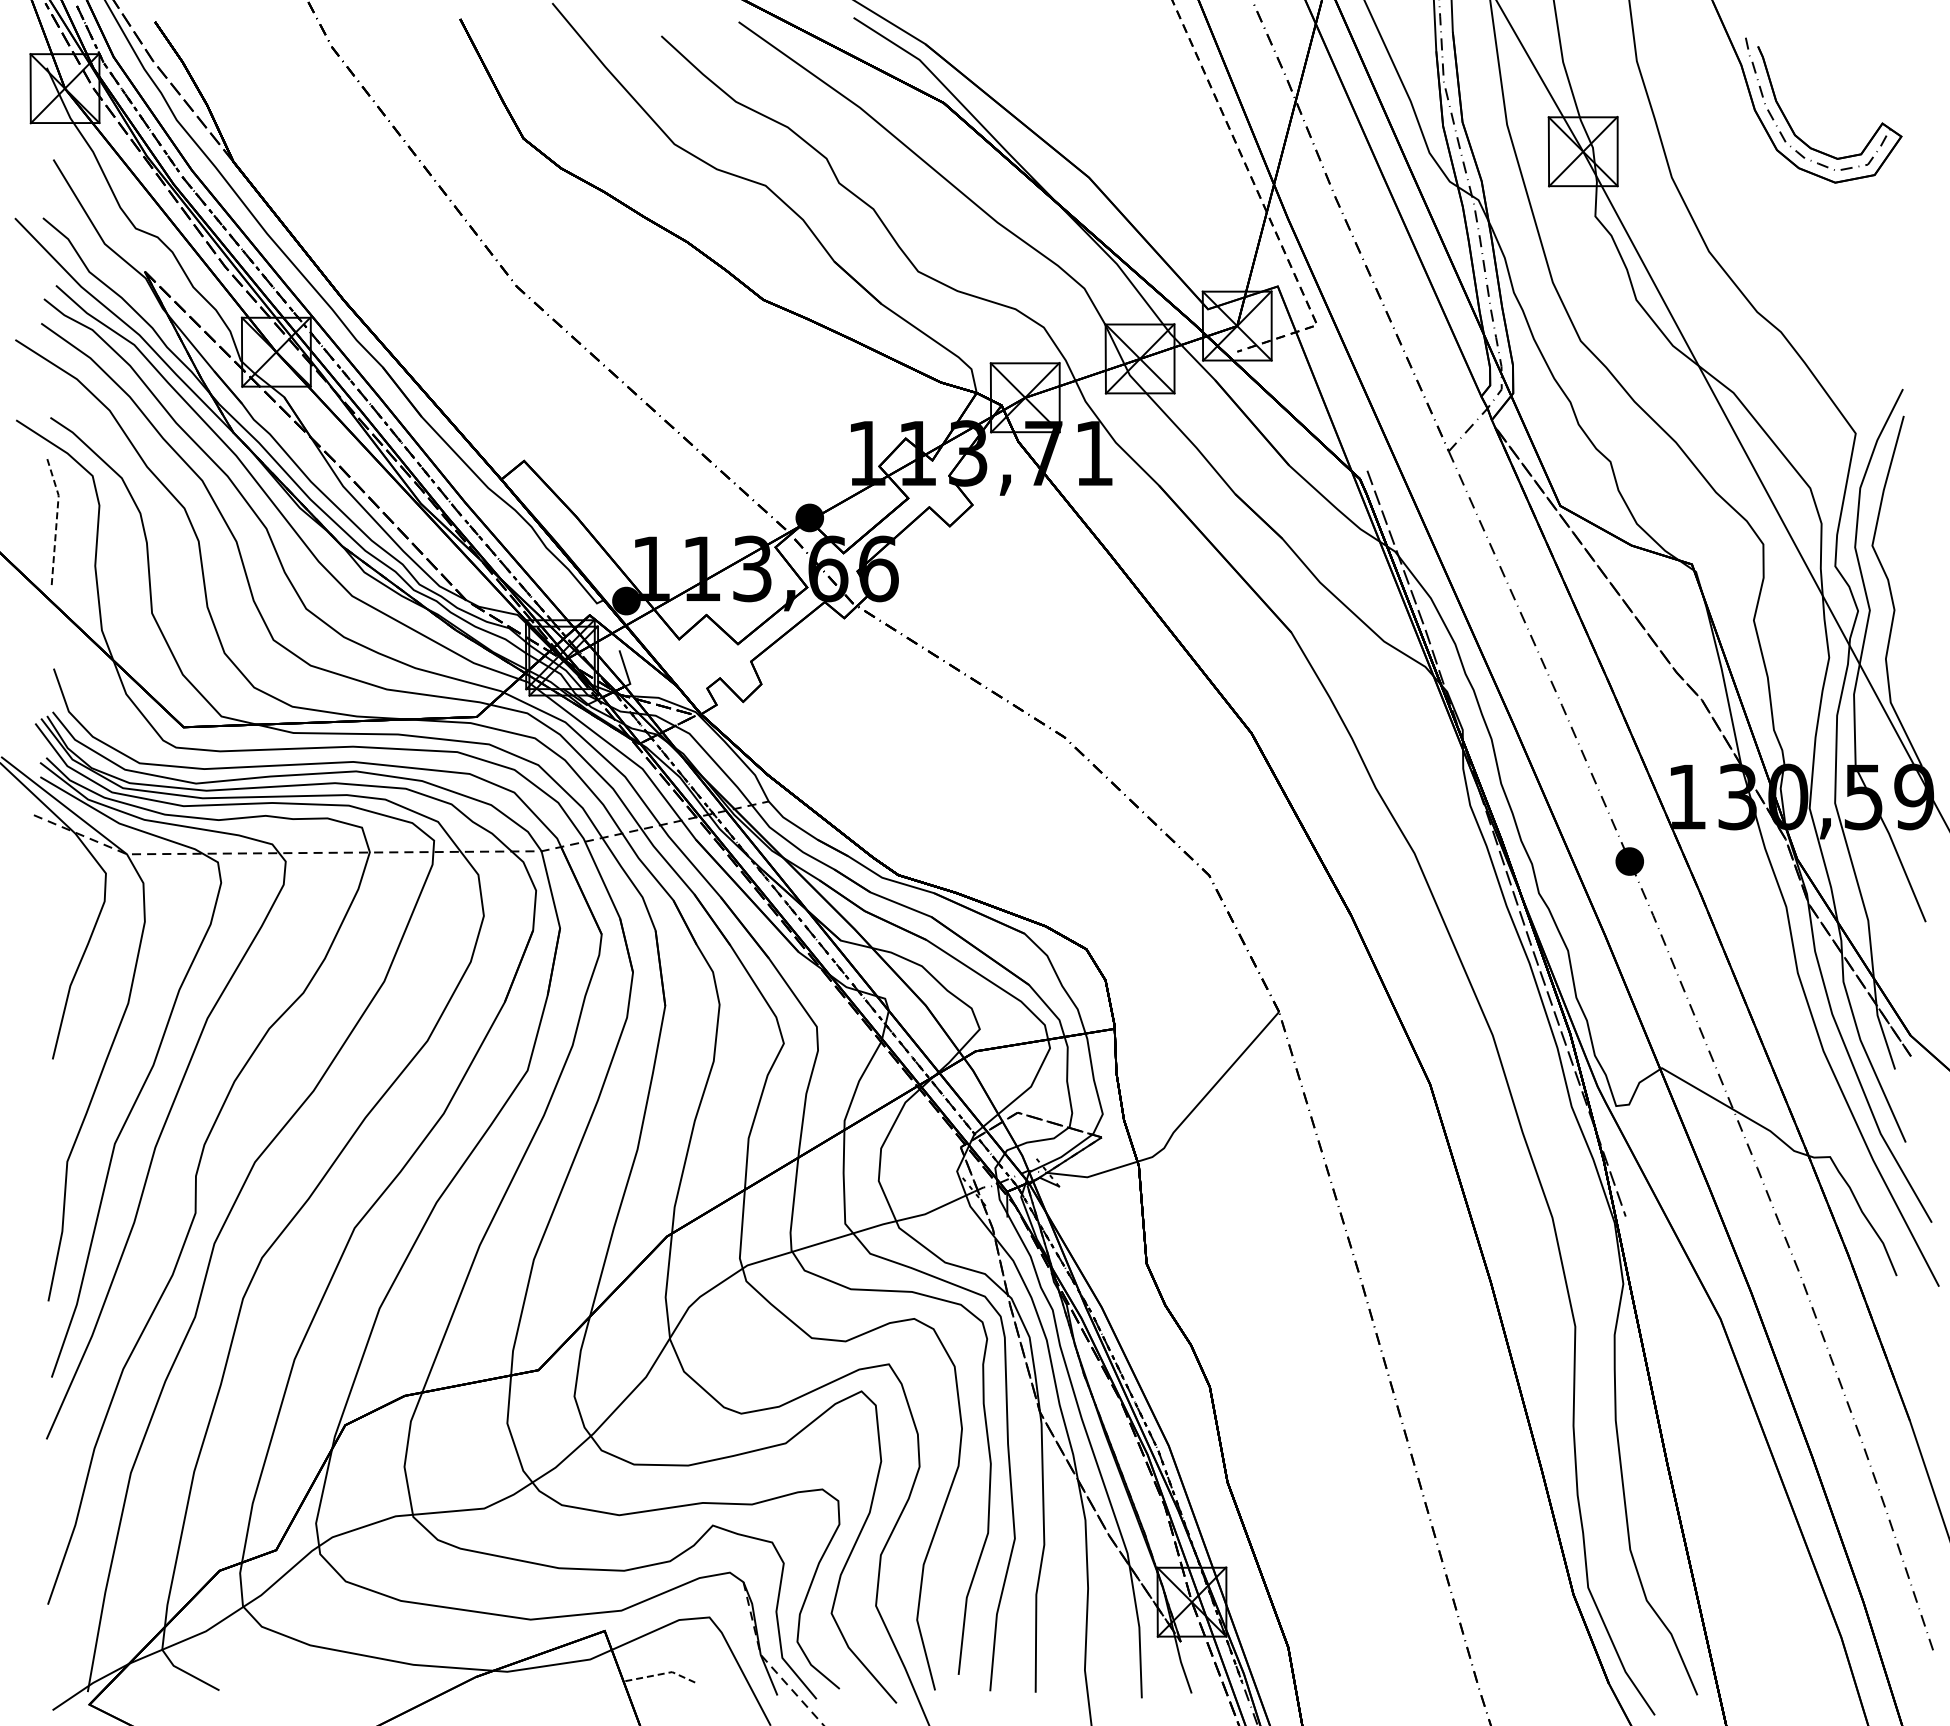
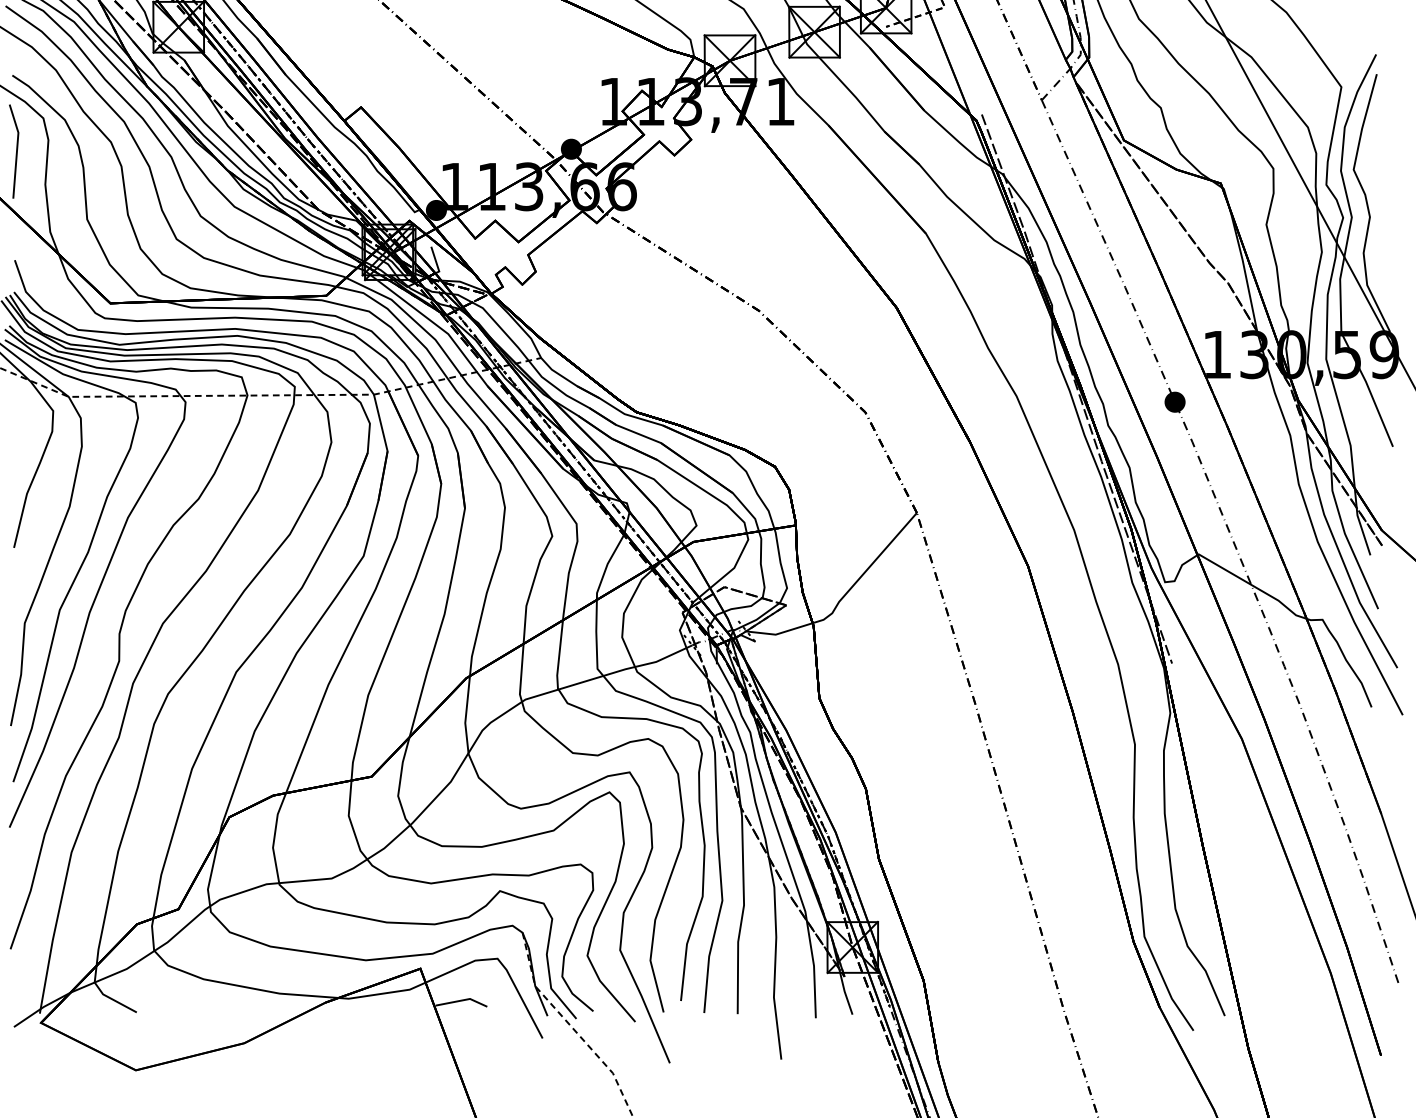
line: (56, 519) -> (16, 150), dashed -> solid
line: (662, 1673) -> (462, 999), dashed -> solid

